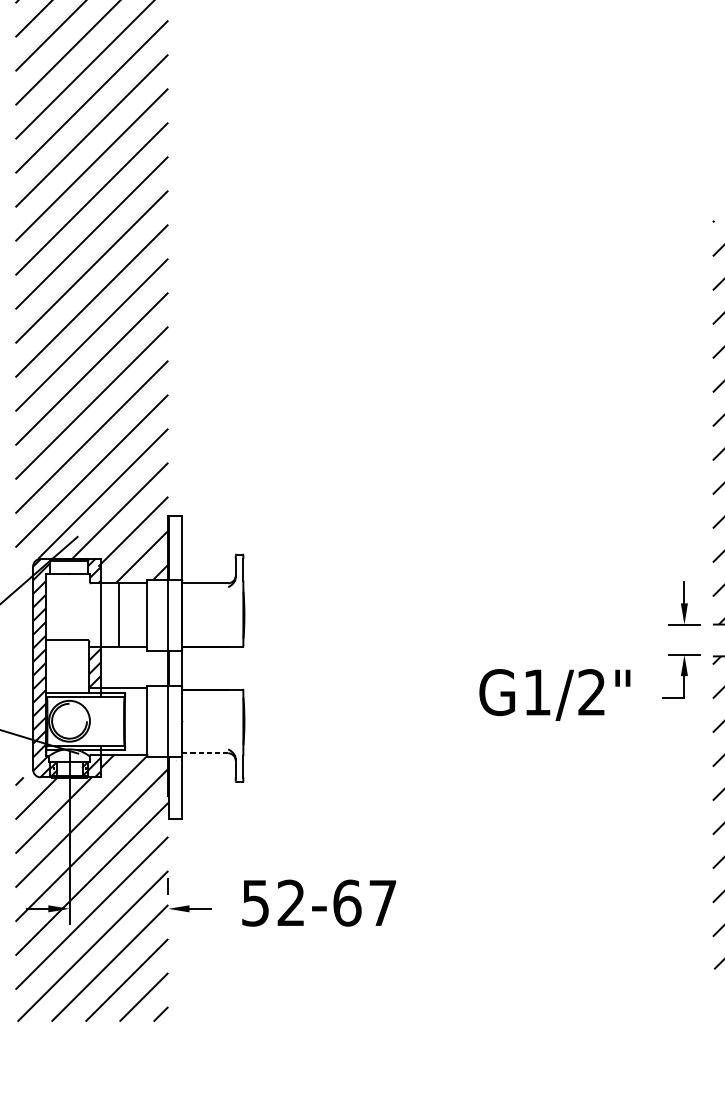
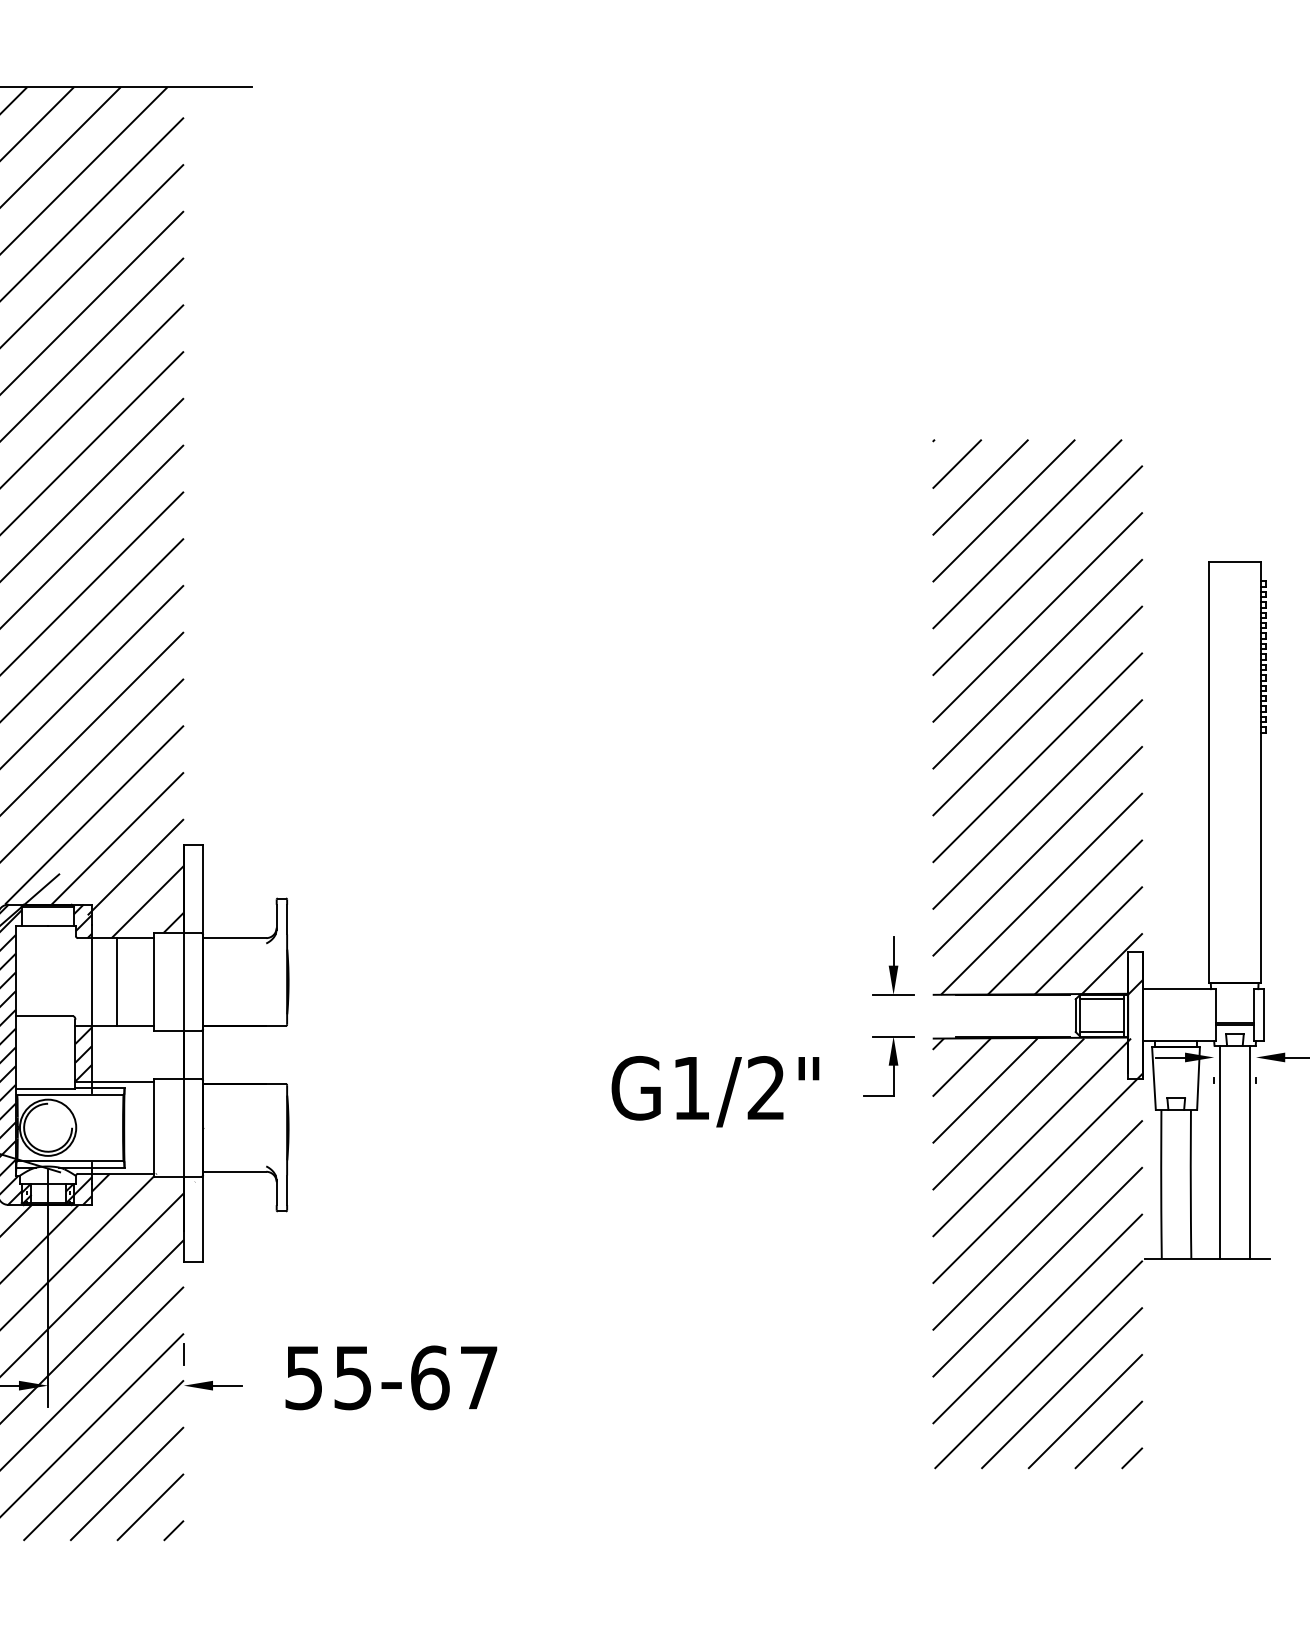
line: (205, 753) -> (234, 1171), dashed -> solid
text: (290, 902) -> (352, 1377), 52-67 -> 55-67

